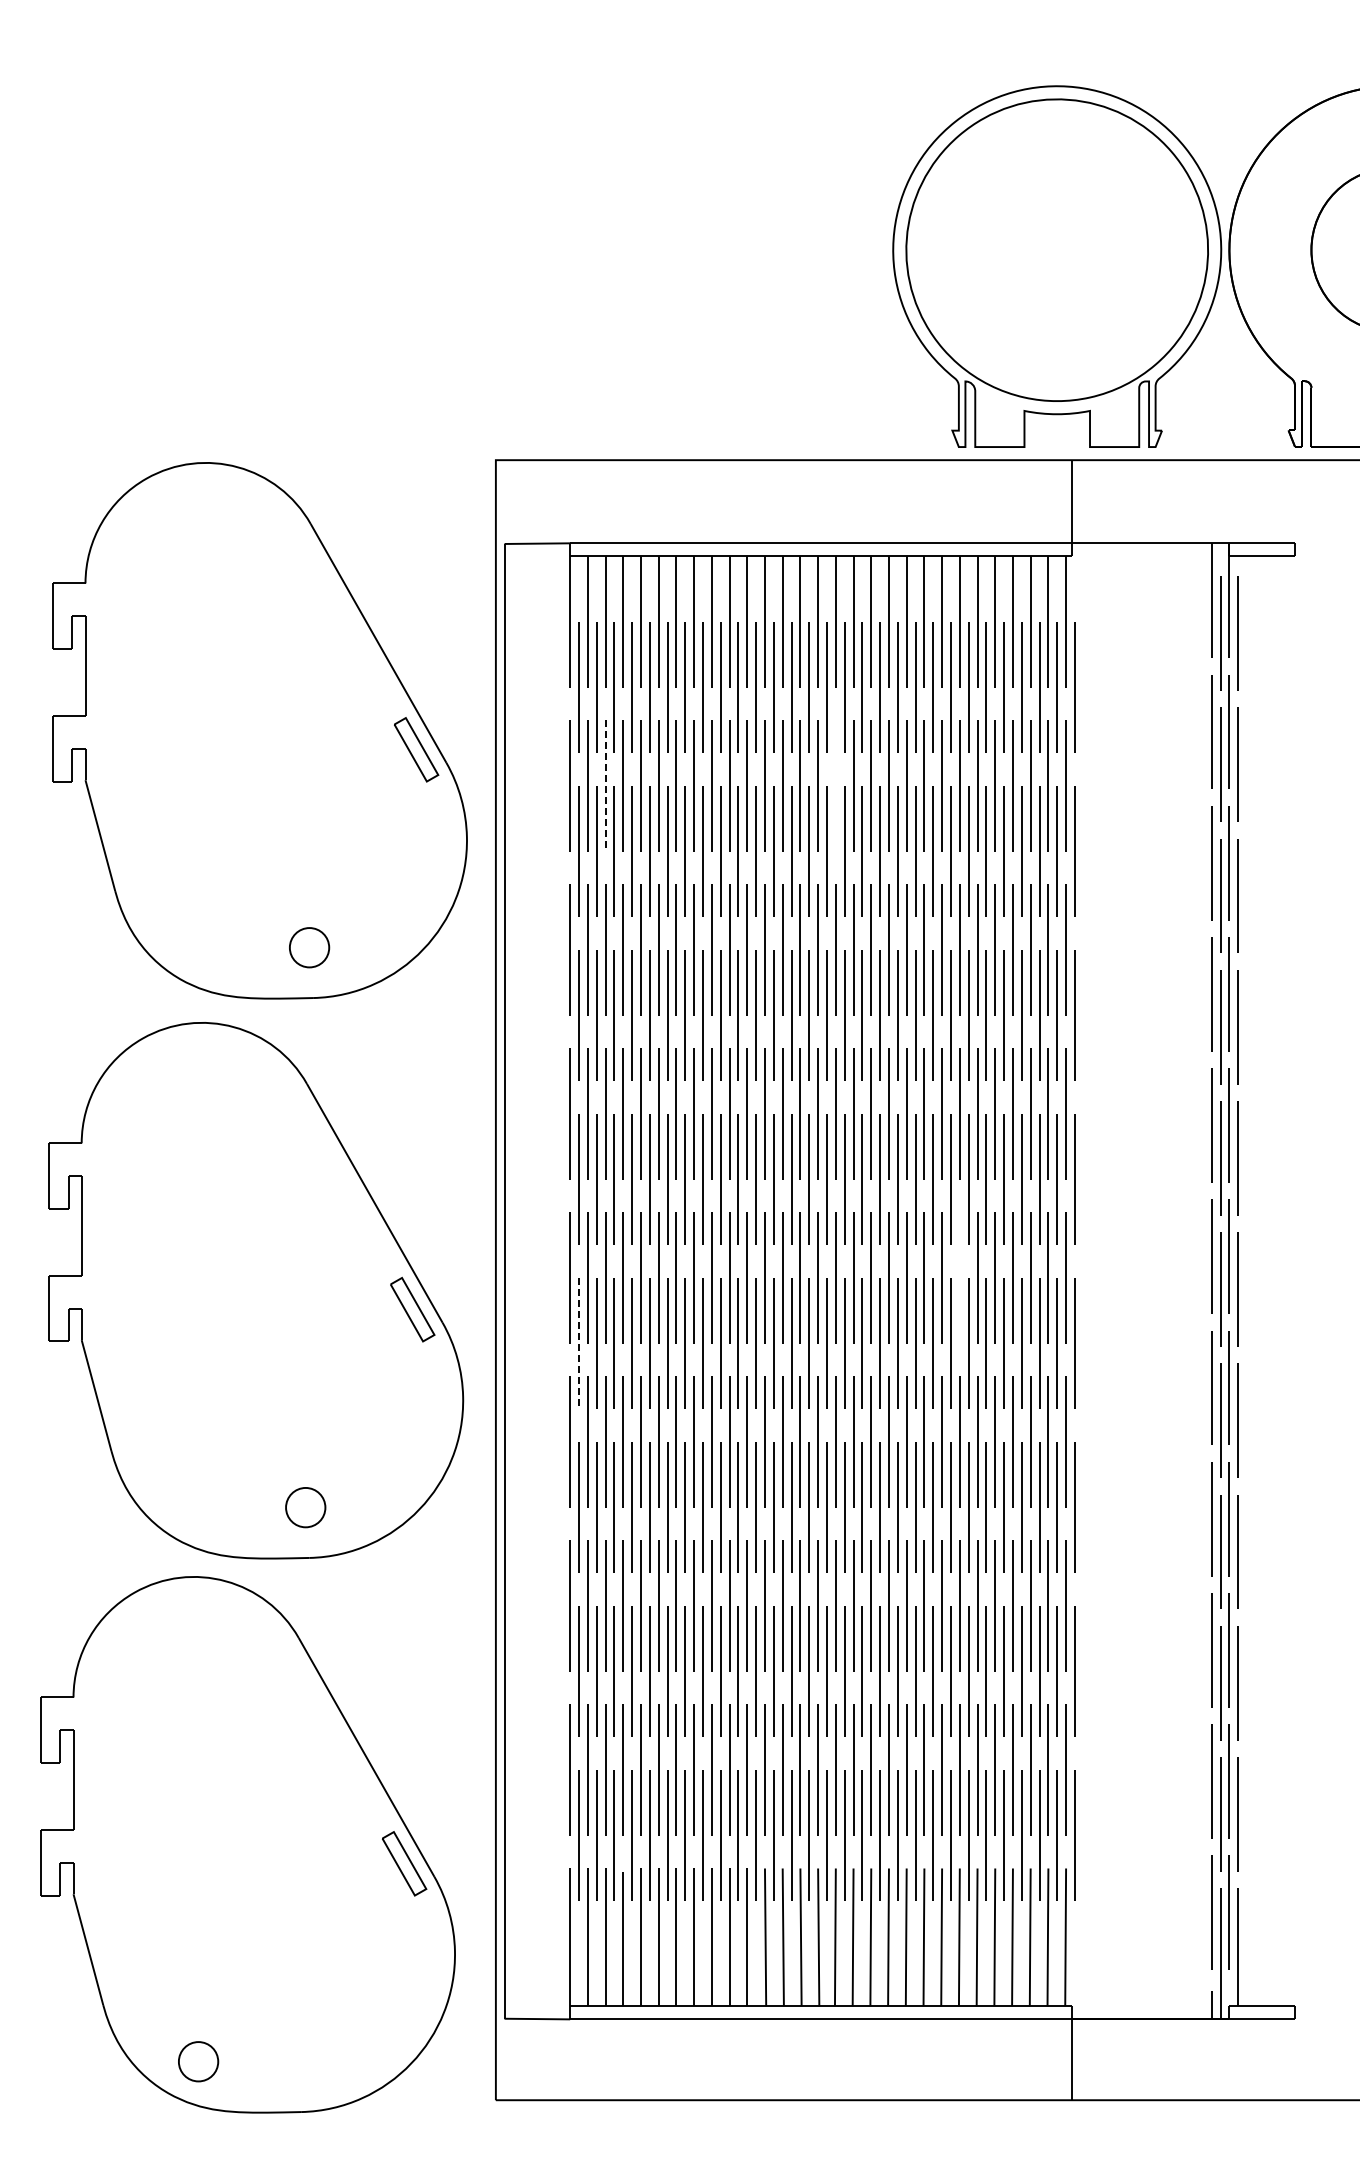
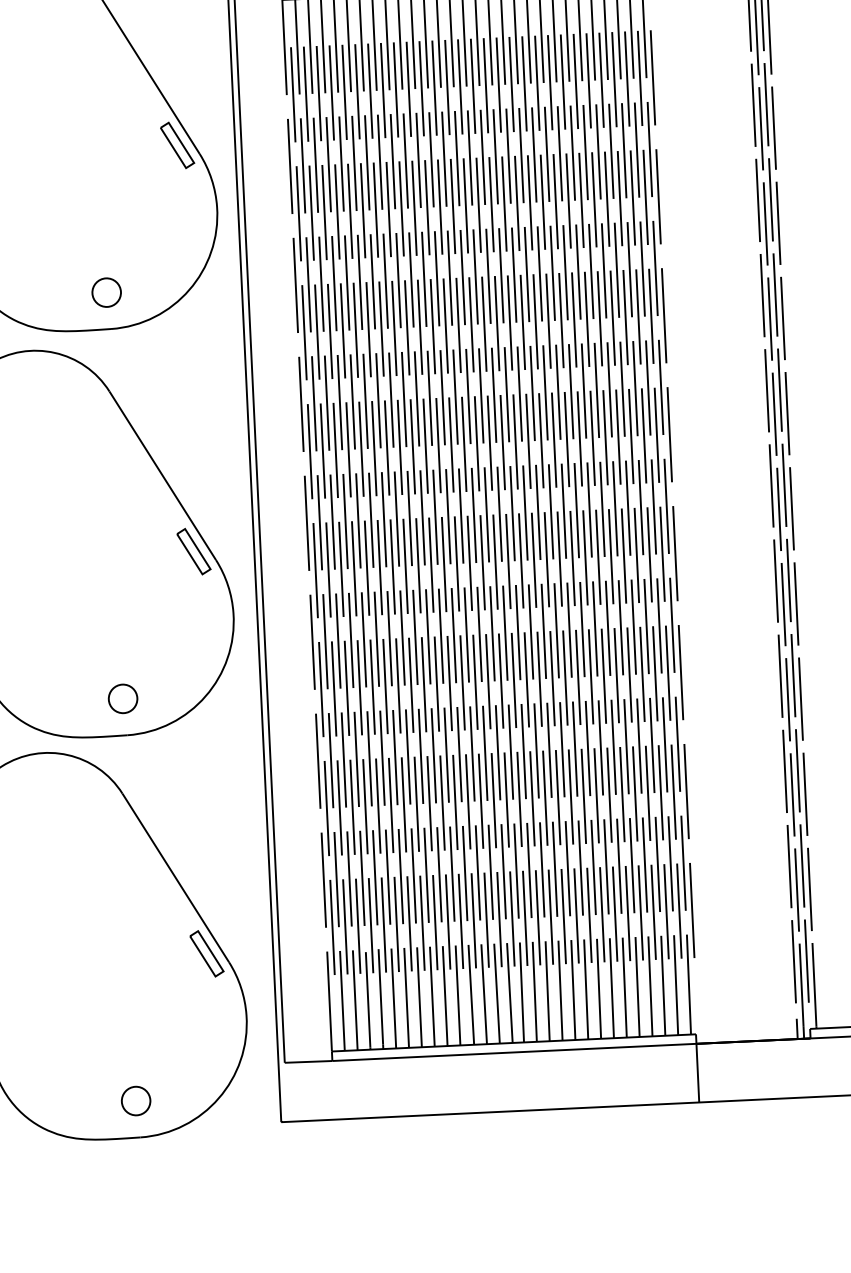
line: (835, 785) -> (482, 157), added
line: (605, 786) -> (315, 165), dashed -> solid
line: (959, 1277) -> (589, 509), added
line: (579, 1343) -> (316, 570), dashed -> solid
part: (198, 2061) -> (136, 1100), moved

